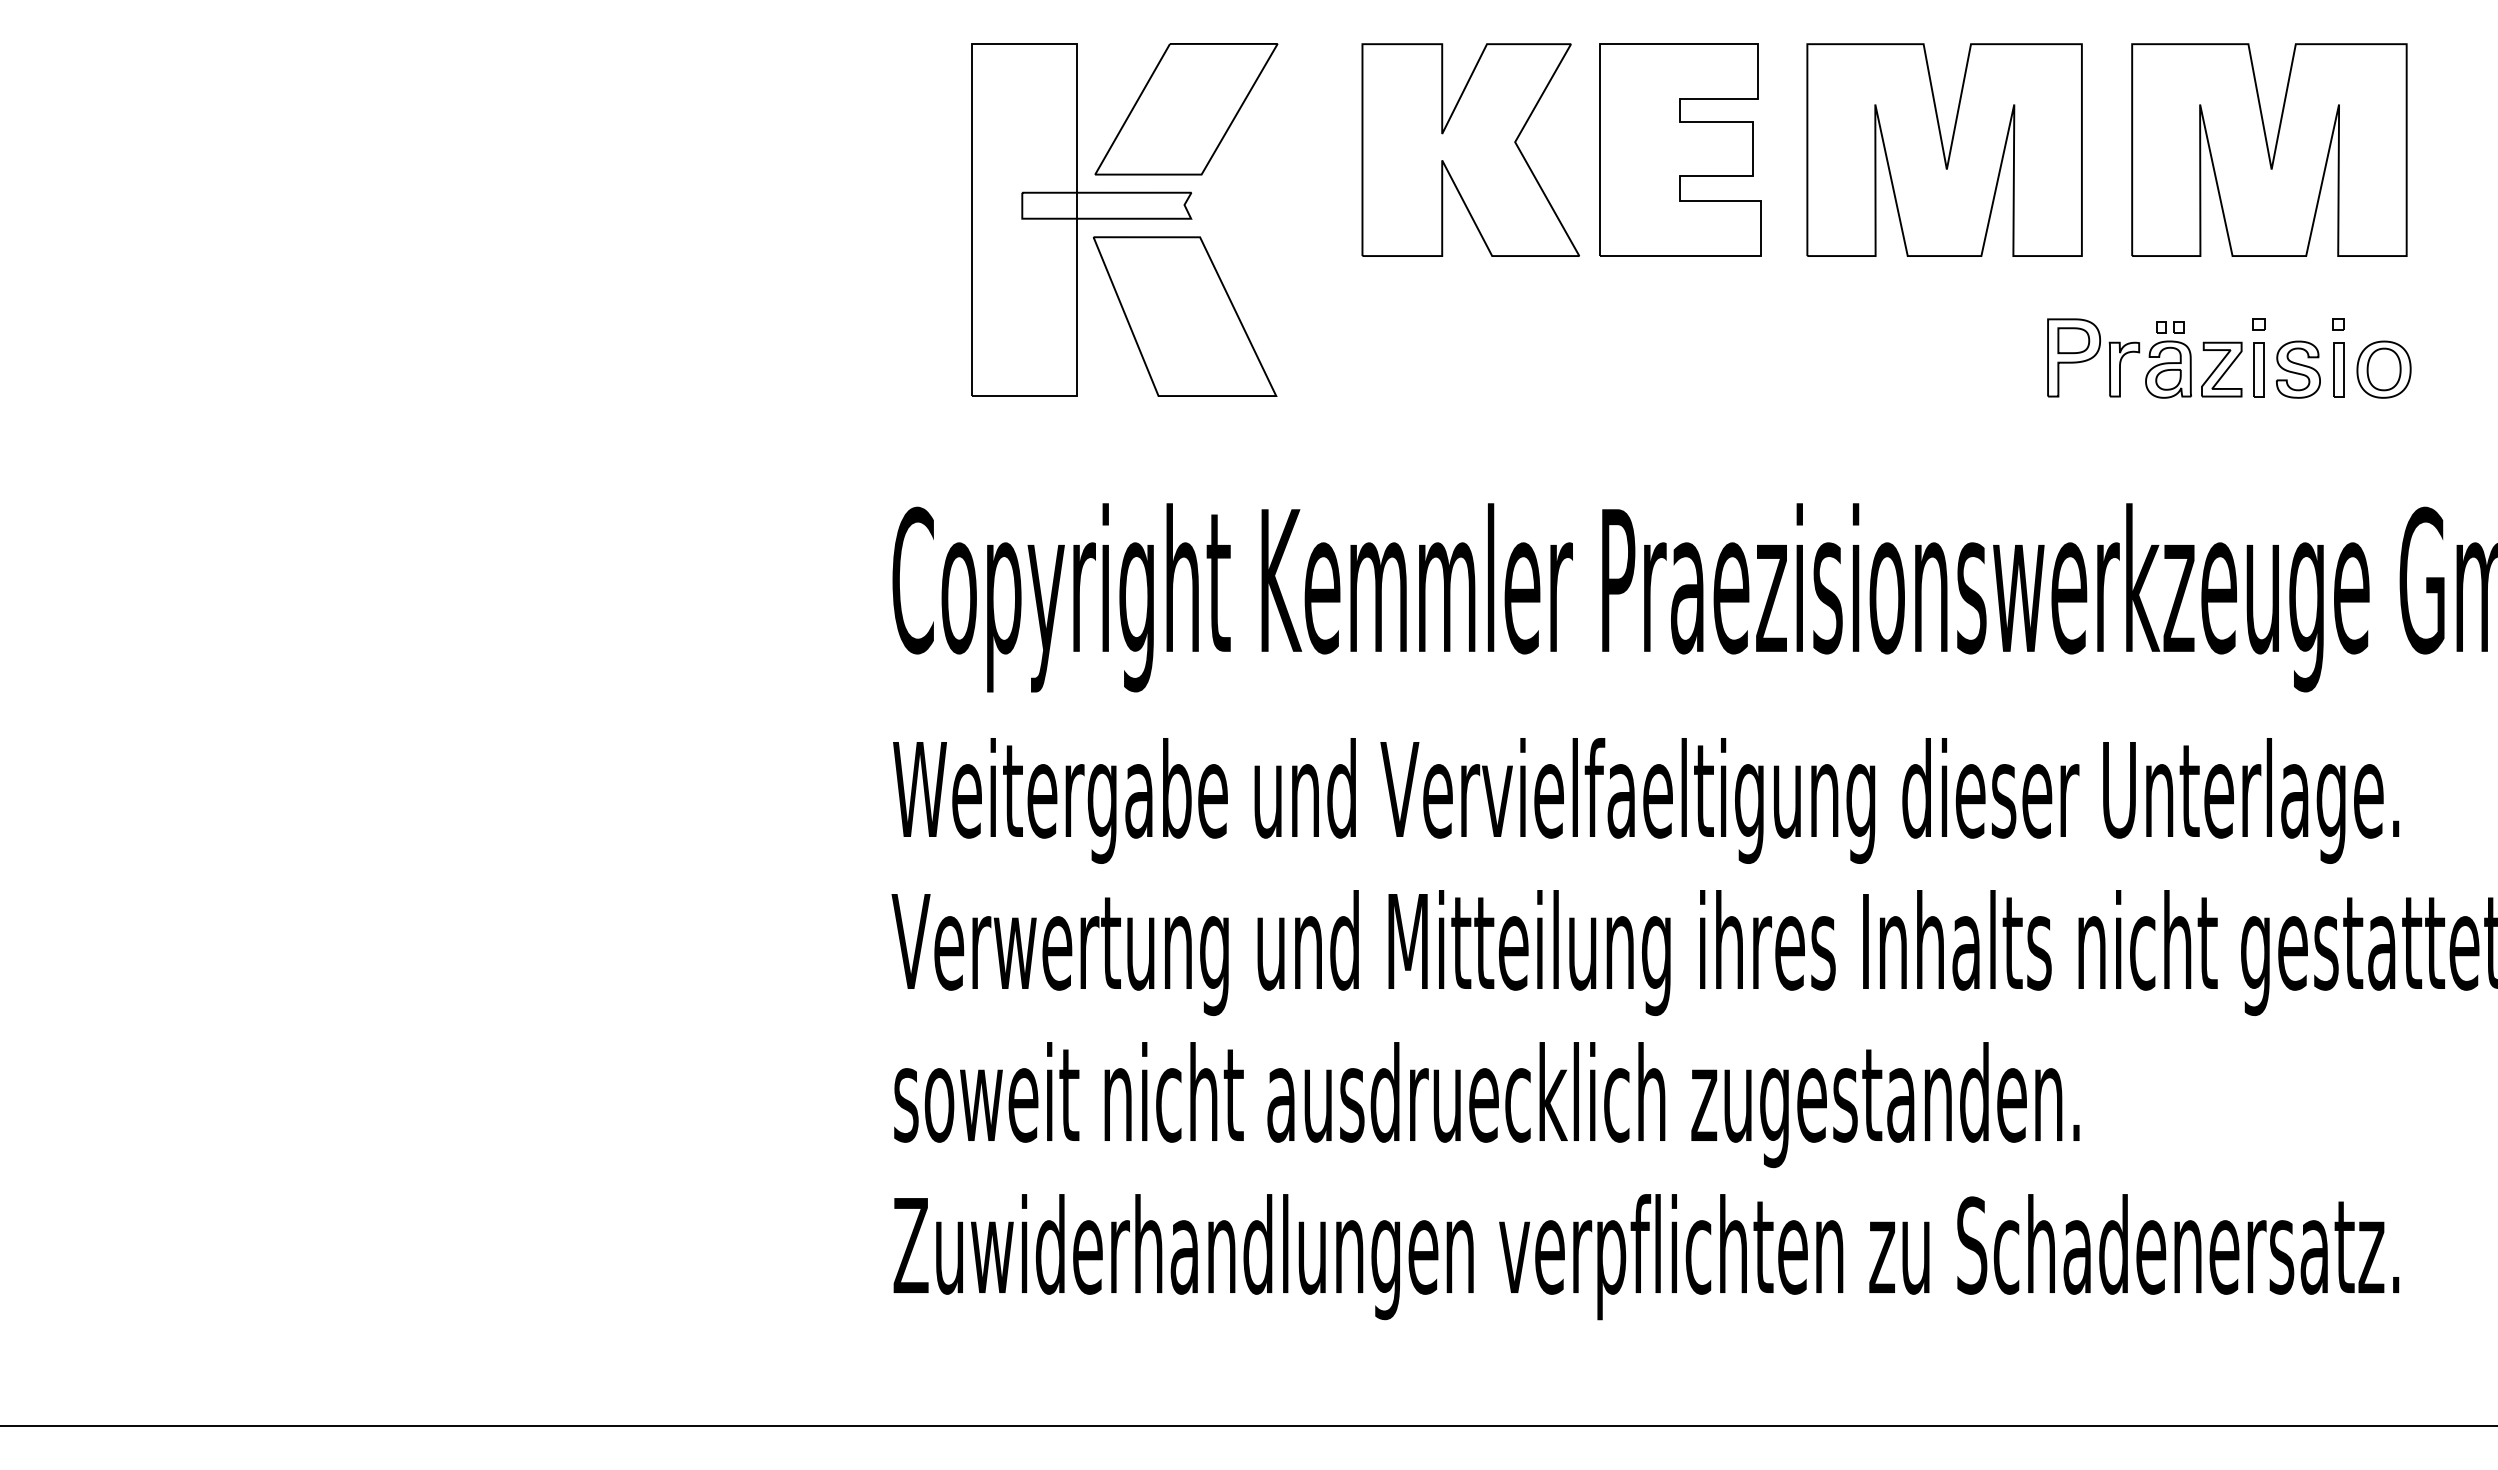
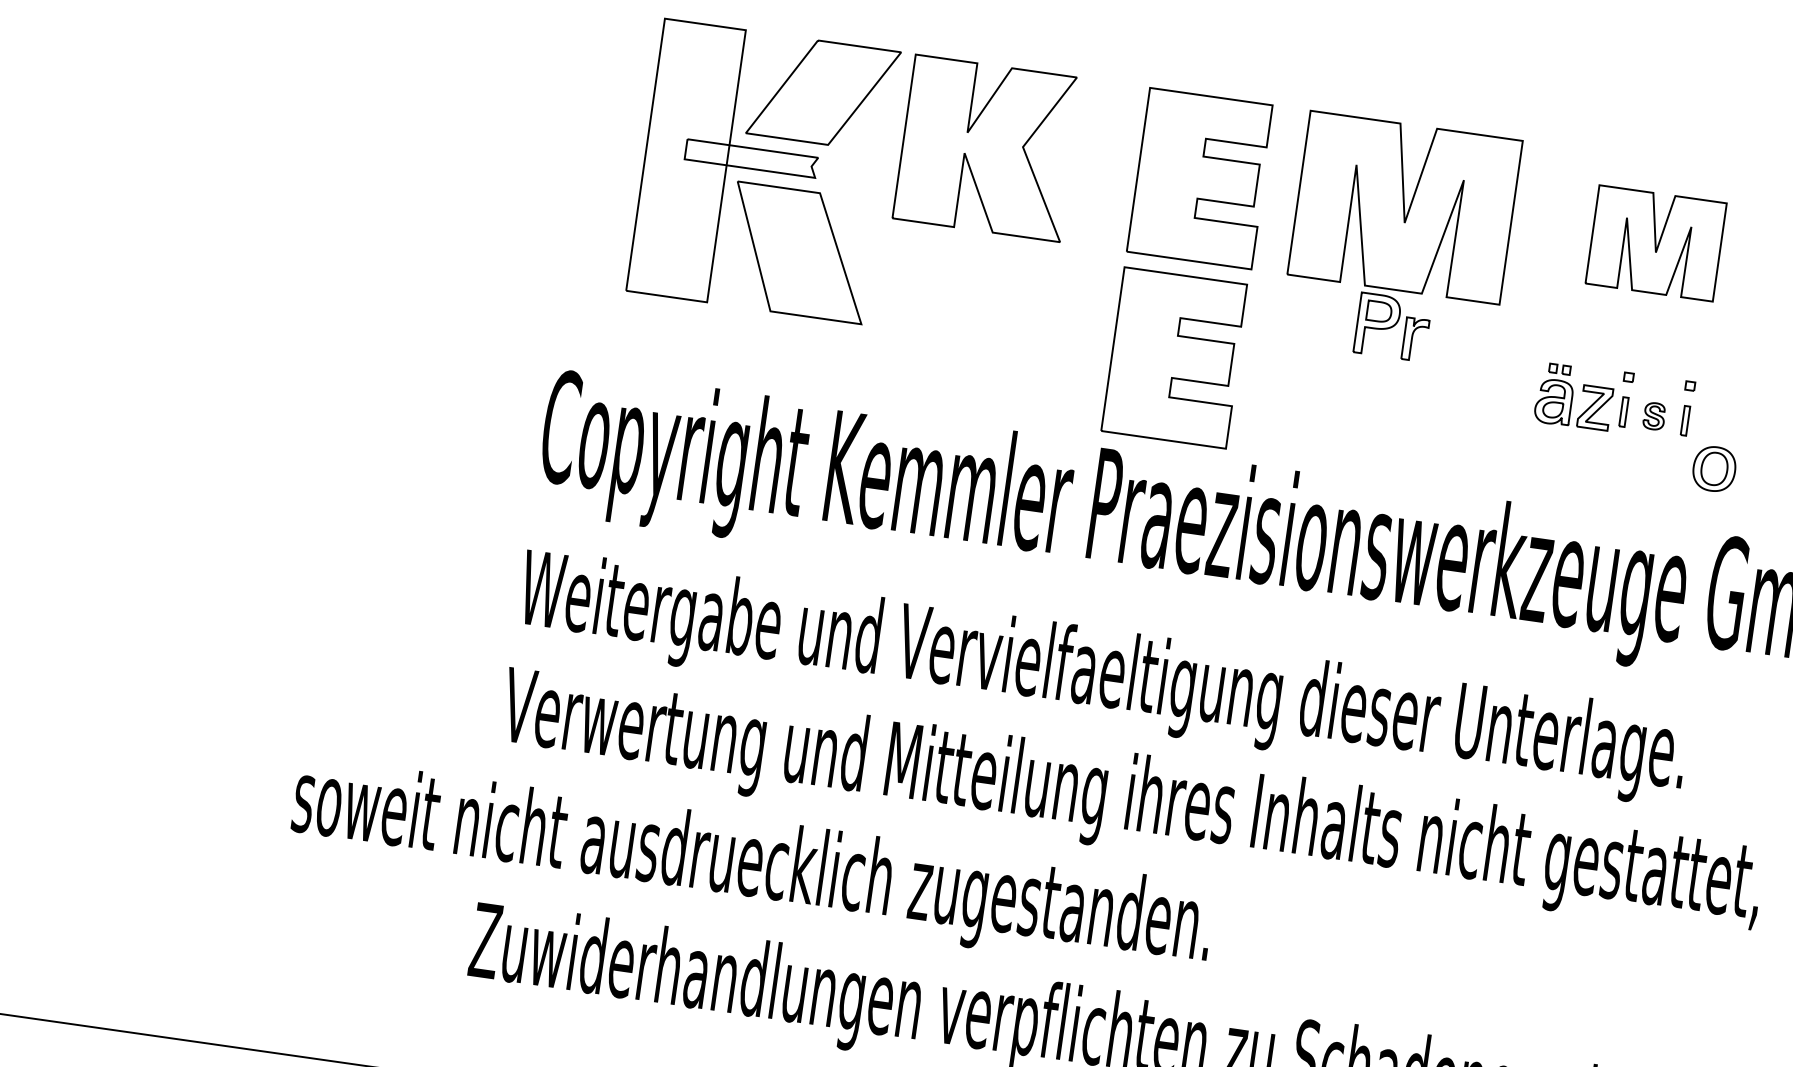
part: (1470, 149) -> (987, 147), moved
part: (2269, 149) -> (1656, 243), size x0.6
part: (2093, 357) -> (1392, 326), moved
part: (2258, 369) -> (1623, 411), size x0.7
part: (2298, 369) -> (1654, 416), size x0.6
part: (2338, 369) -> (1685, 420), size x0.7
part: (2383, 369) -> (1714, 468), moved
part: (1680, 381) -> (1175, 357), added
text: (1486, 1105) -> (751, 868), moved

